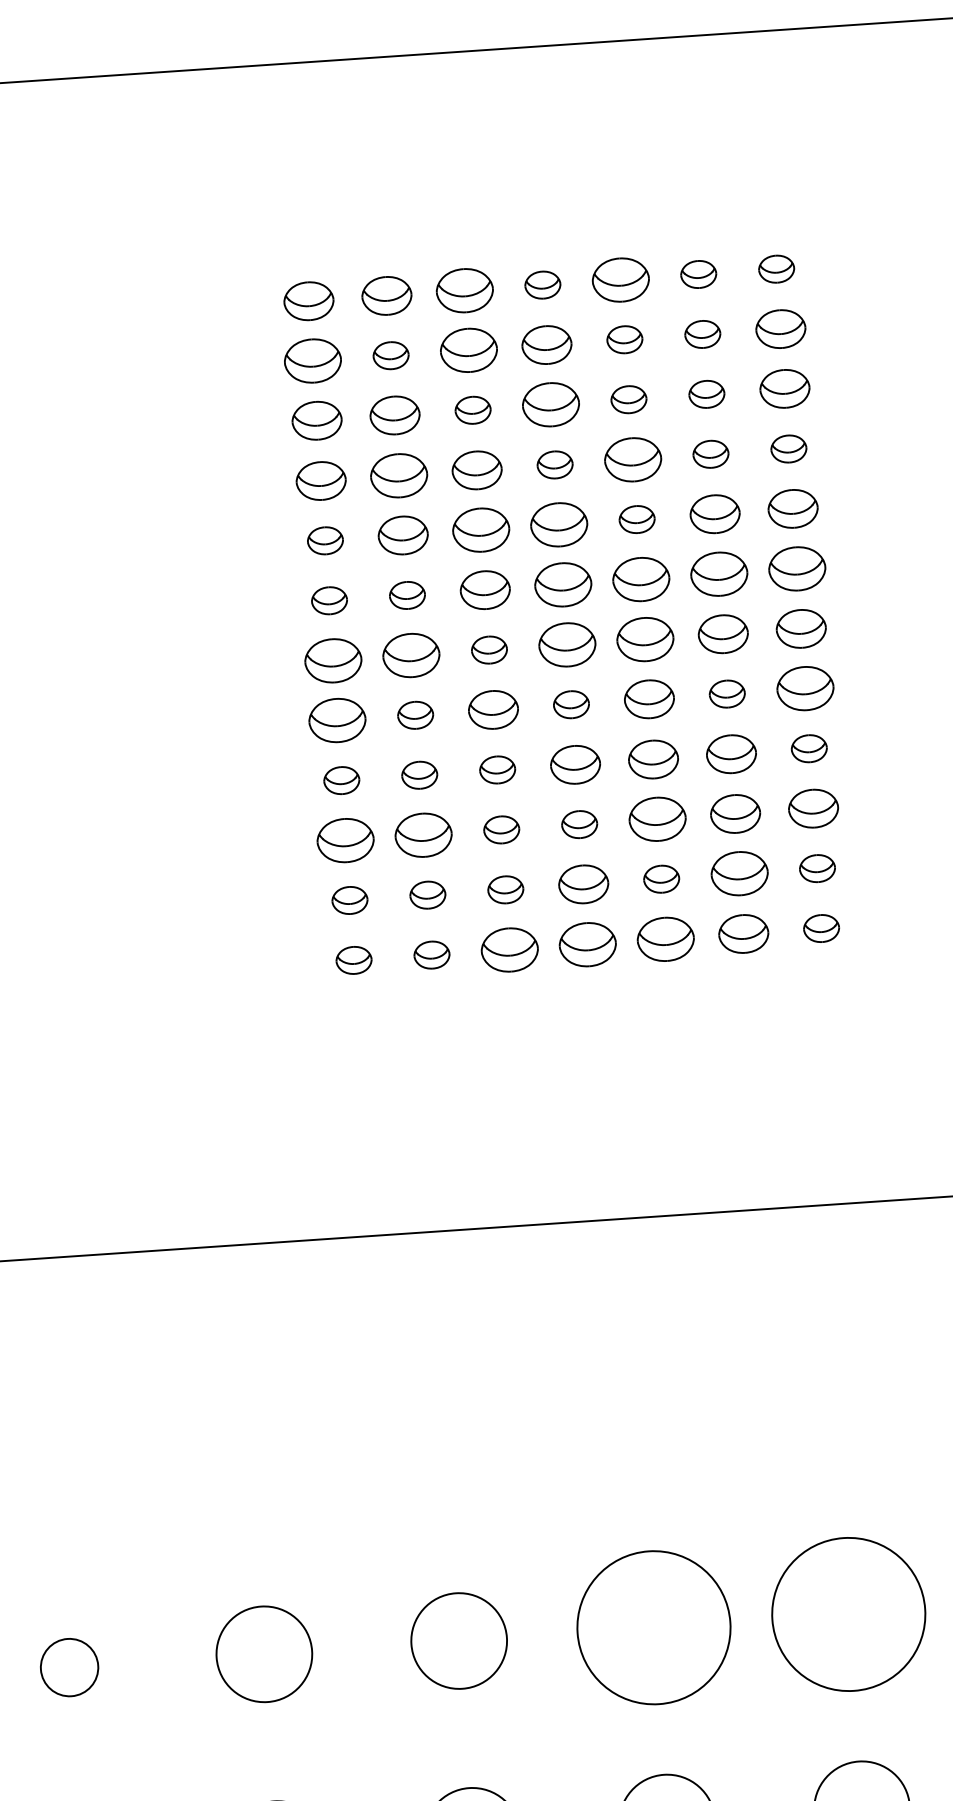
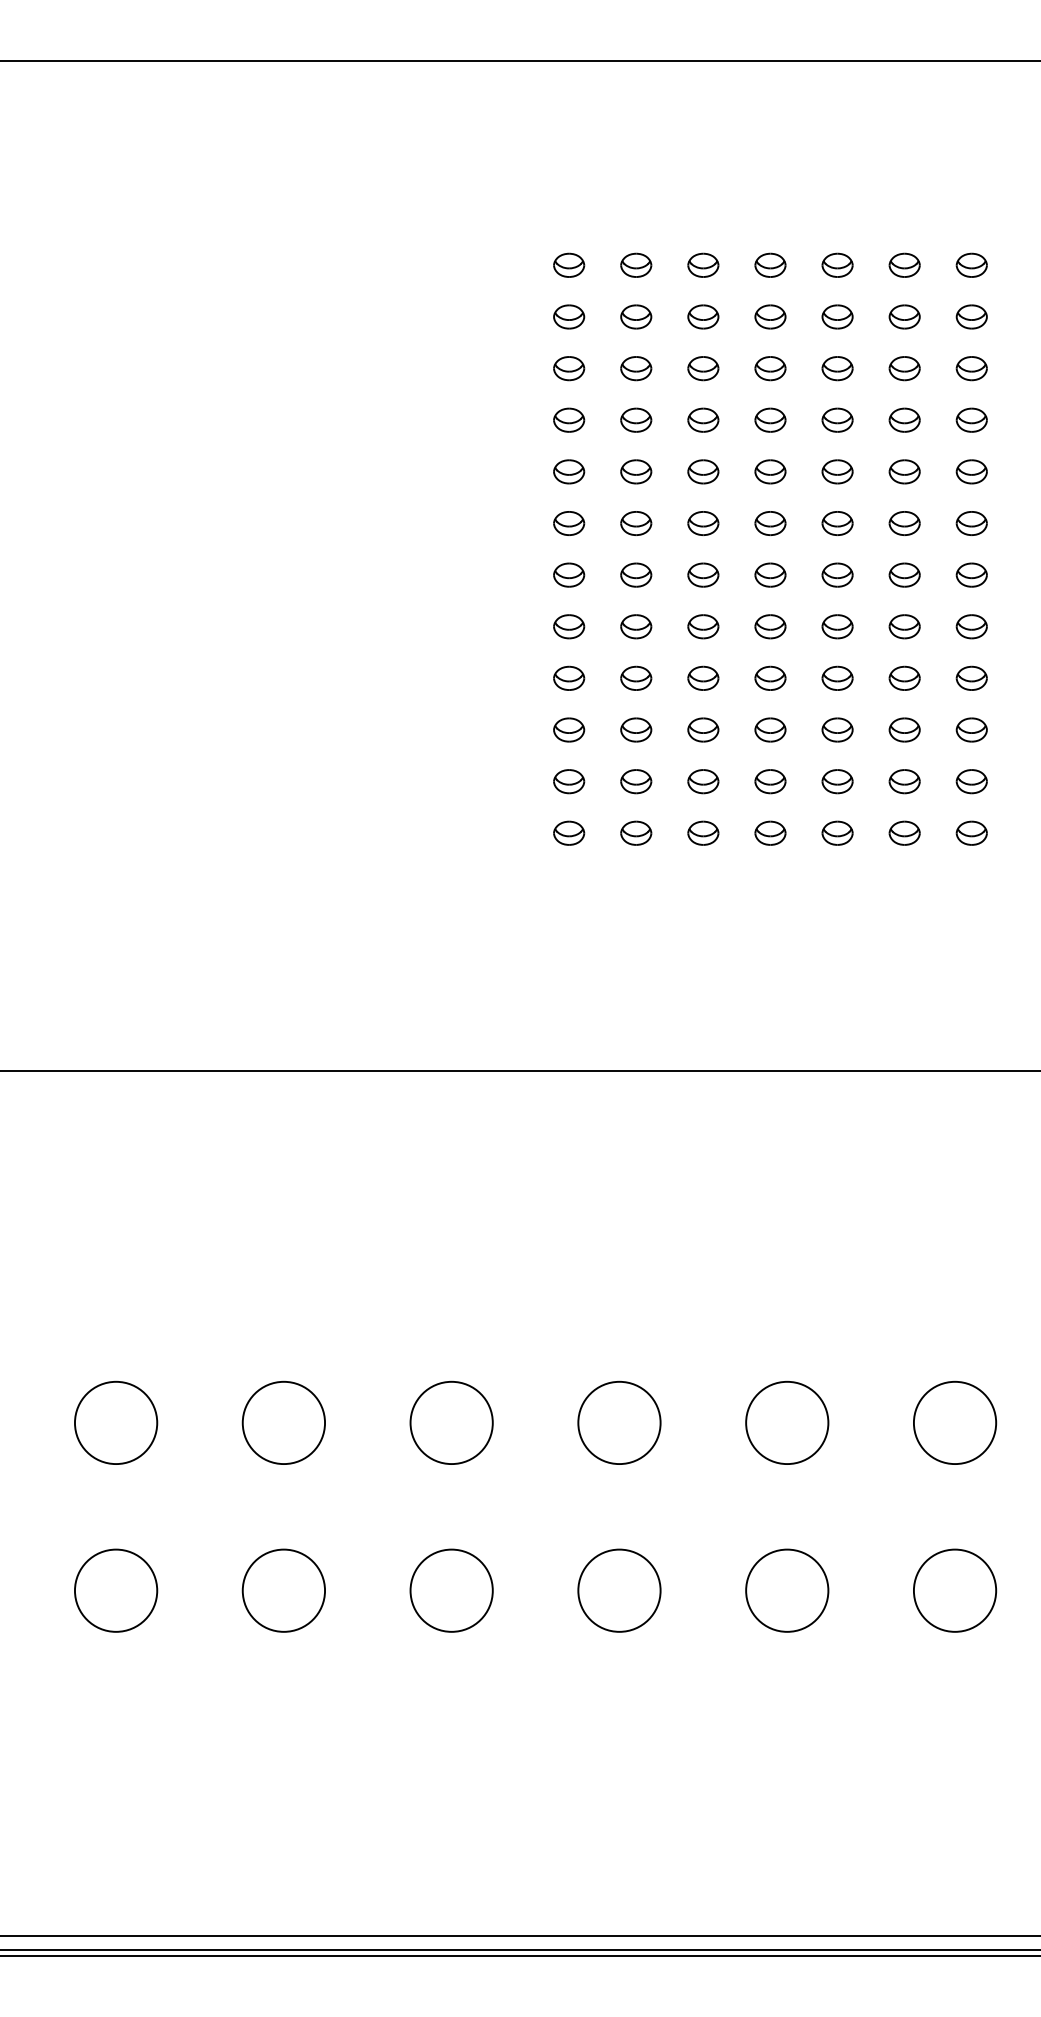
part: (620, 278) -> (837, 264), size x0.62
part: (465, 289) -> (703, 264), size x0.62
part: (387, 294) -> (636, 264), size x0.71
part: (309, 300) -> (569, 264), size x0.71
part: (780, 328) -> (971, 316), size x0.71
part: (546, 344) -> (770, 316), size x0.71
part: (469, 349) -> (703, 316), size x0.62
part: (313, 360) -> (569, 316), size x0.62
part: (784, 388) -> (971, 368), size x0.71
part: (551, 404) -> (770, 368), size x0.62
part: (395, 415) -> (636, 368), size x0.71
part: (317, 420) -> (569, 368), size x0.71
part: (632, 458) -> (837, 419), size x0.62
part: (477, 469) -> (703, 419), size x0.71
part: (399, 474) -> (636, 419), size x0.62
part: (321, 479) -> (569, 419), size x0.71
part: (792, 508) -> (971, 471), size x0.71
part: (714, 513) -> (904, 471), size x0.71
part: (559, 524) -> (770, 471), size x0.62
part: (481, 529) -> (703, 471), size x0.62
part: (403, 535) -> (636, 471), size x0.71
part: (796, 568) -> (971, 523), size x0.62
part: (718, 574) -> (904, 523), size x0.62
part: (641, 579) -> (837, 523), size x0.62
part: (563, 584) -> (770, 523), size x0.62
part: (485, 590) -> (703, 523), size x0.71
part: (800, 628) -> (971, 574), size x0.71
part: (722, 633) -> (904, 574), size x0.71
part: (645, 638) -> (837, 574), size x0.62
part: (567, 644) -> (770, 574), size x0.62
part: (411, 654) -> (636, 574), size x0.62
part: (334, 659) -> (569, 574), size x0.62
part: (804, 688) -> (971, 626), size x0.62
part: (649, 699) -> (837, 626), size x0.71
part: (493, 709) -> (703, 626), size x0.71
part: (338, 720) -> (569, 626), size x0.62
part: (731, 753) -> (904, 677), size x0.71
part: (653, 758) -> (837, 677), size x0.71
part: (575, 763) -> (770, 677), size x0.71
part: (813, 808) -> (971, 729), size x0.71
part: (735, 813) -> (904, 729), size x0.71
part: (657, 818) -> (837, 729), size x0.62
part: (424, 834) -> (636, 729), size x0.62
part: (346, 839) -> (569, 729), size x0.62
part: (739, 873) -> (904, 781), size x0.62
part: (583, 884) -> (770, 781), size x0.71
part: (743, 932) -> (904, 832), size x0.71
part: (665, 938) -> (837, 832), size x0.62
part: (587, 943) -> (770, 832), size x0.62
part: (510, 948) -> (703, 832), size x0.62
circle: (848, 1613) -> (954, 1422), size x0.62
circle: (654, 1627) -> (787, 1422), size x0.62
circle: (69, 1667) -> (283, 1422), size x1.67

